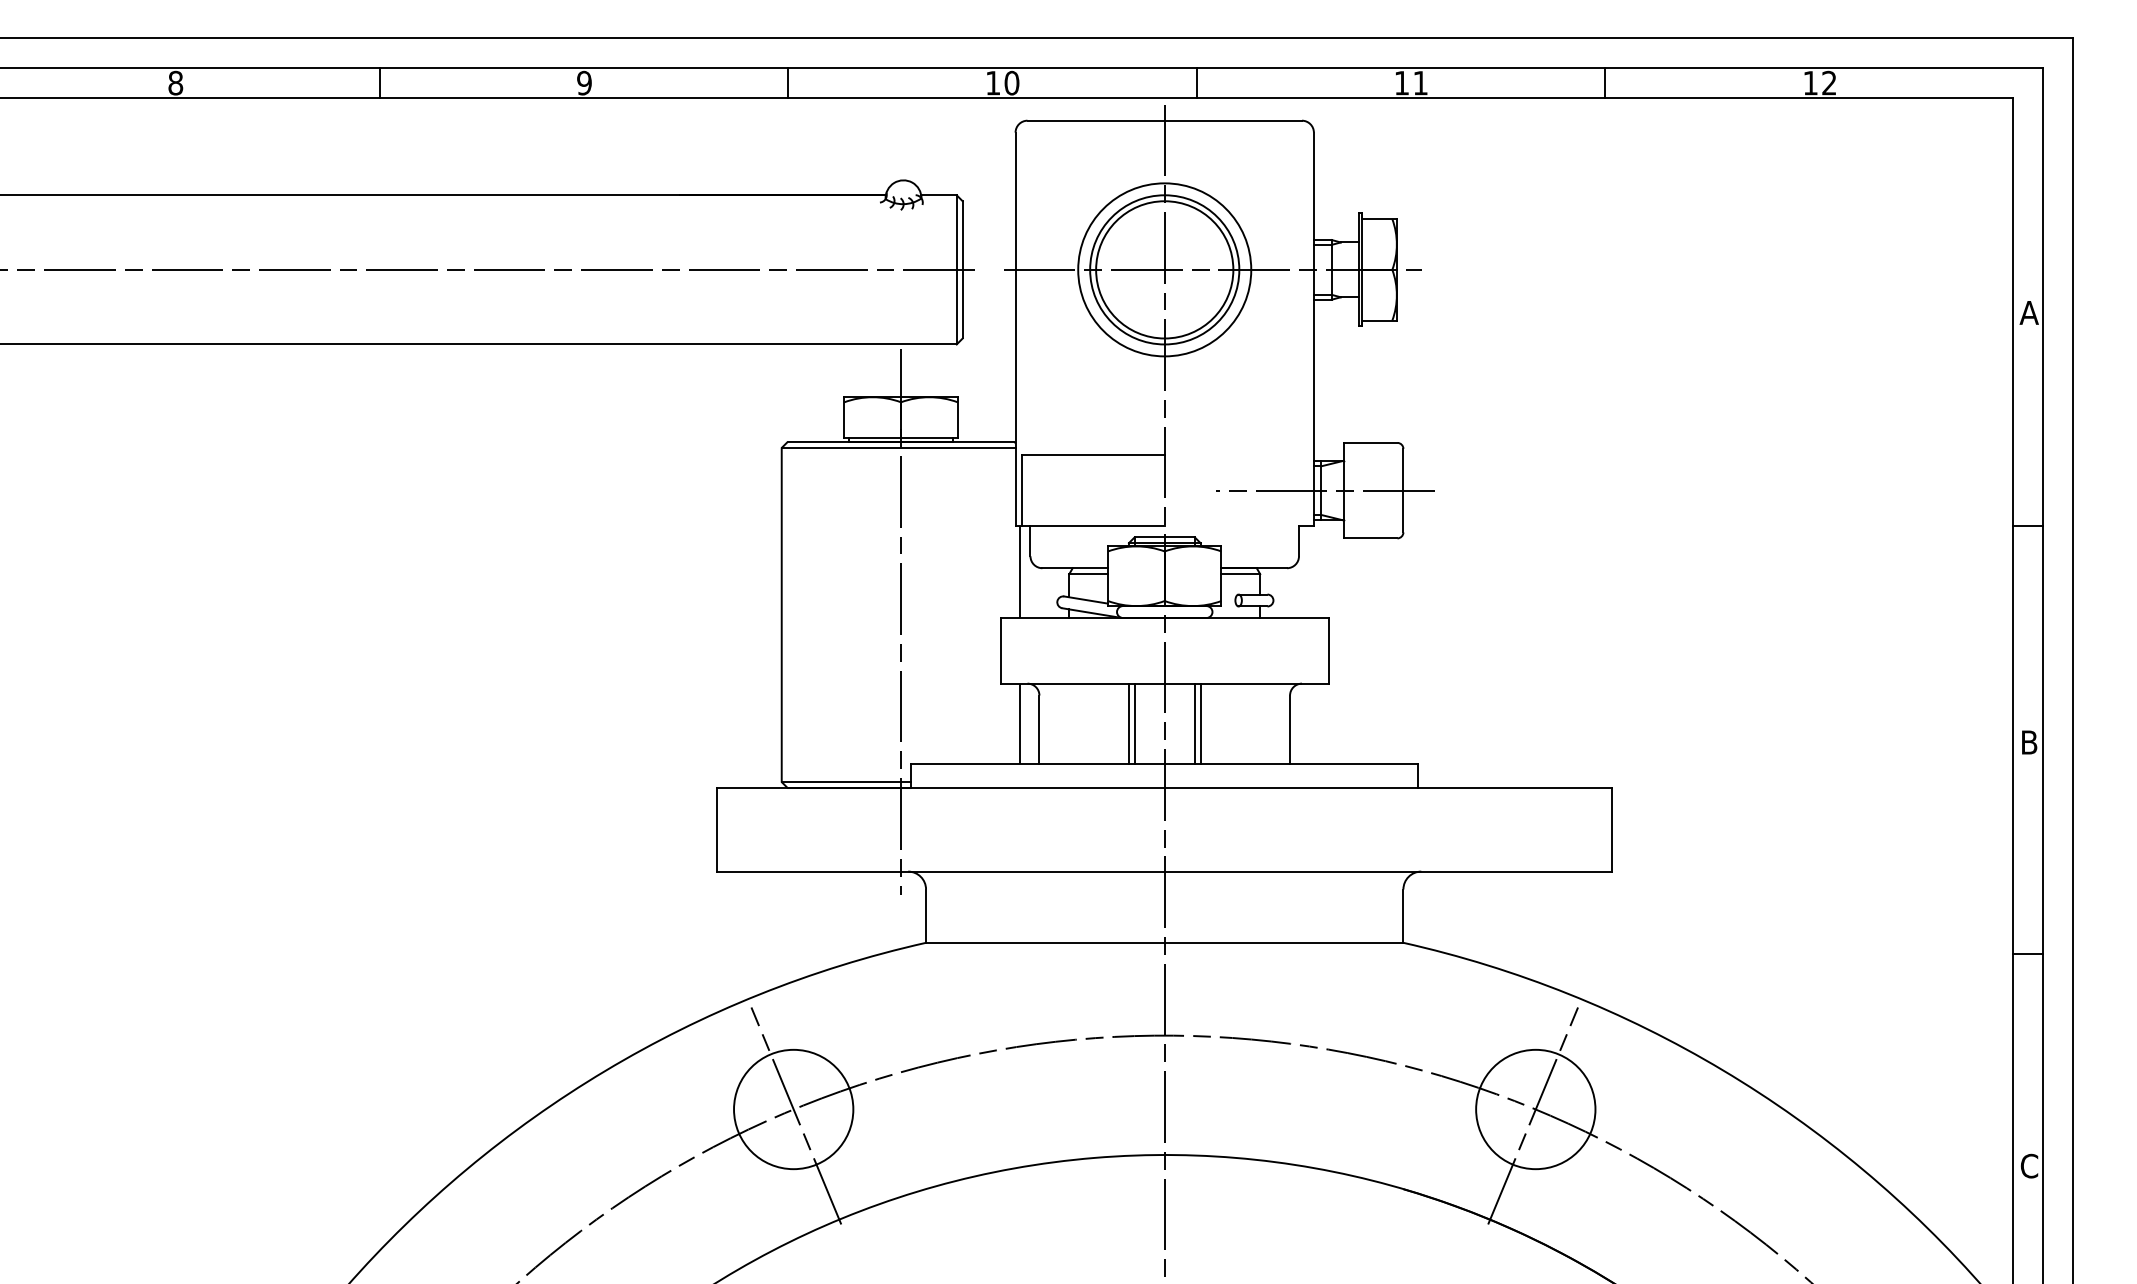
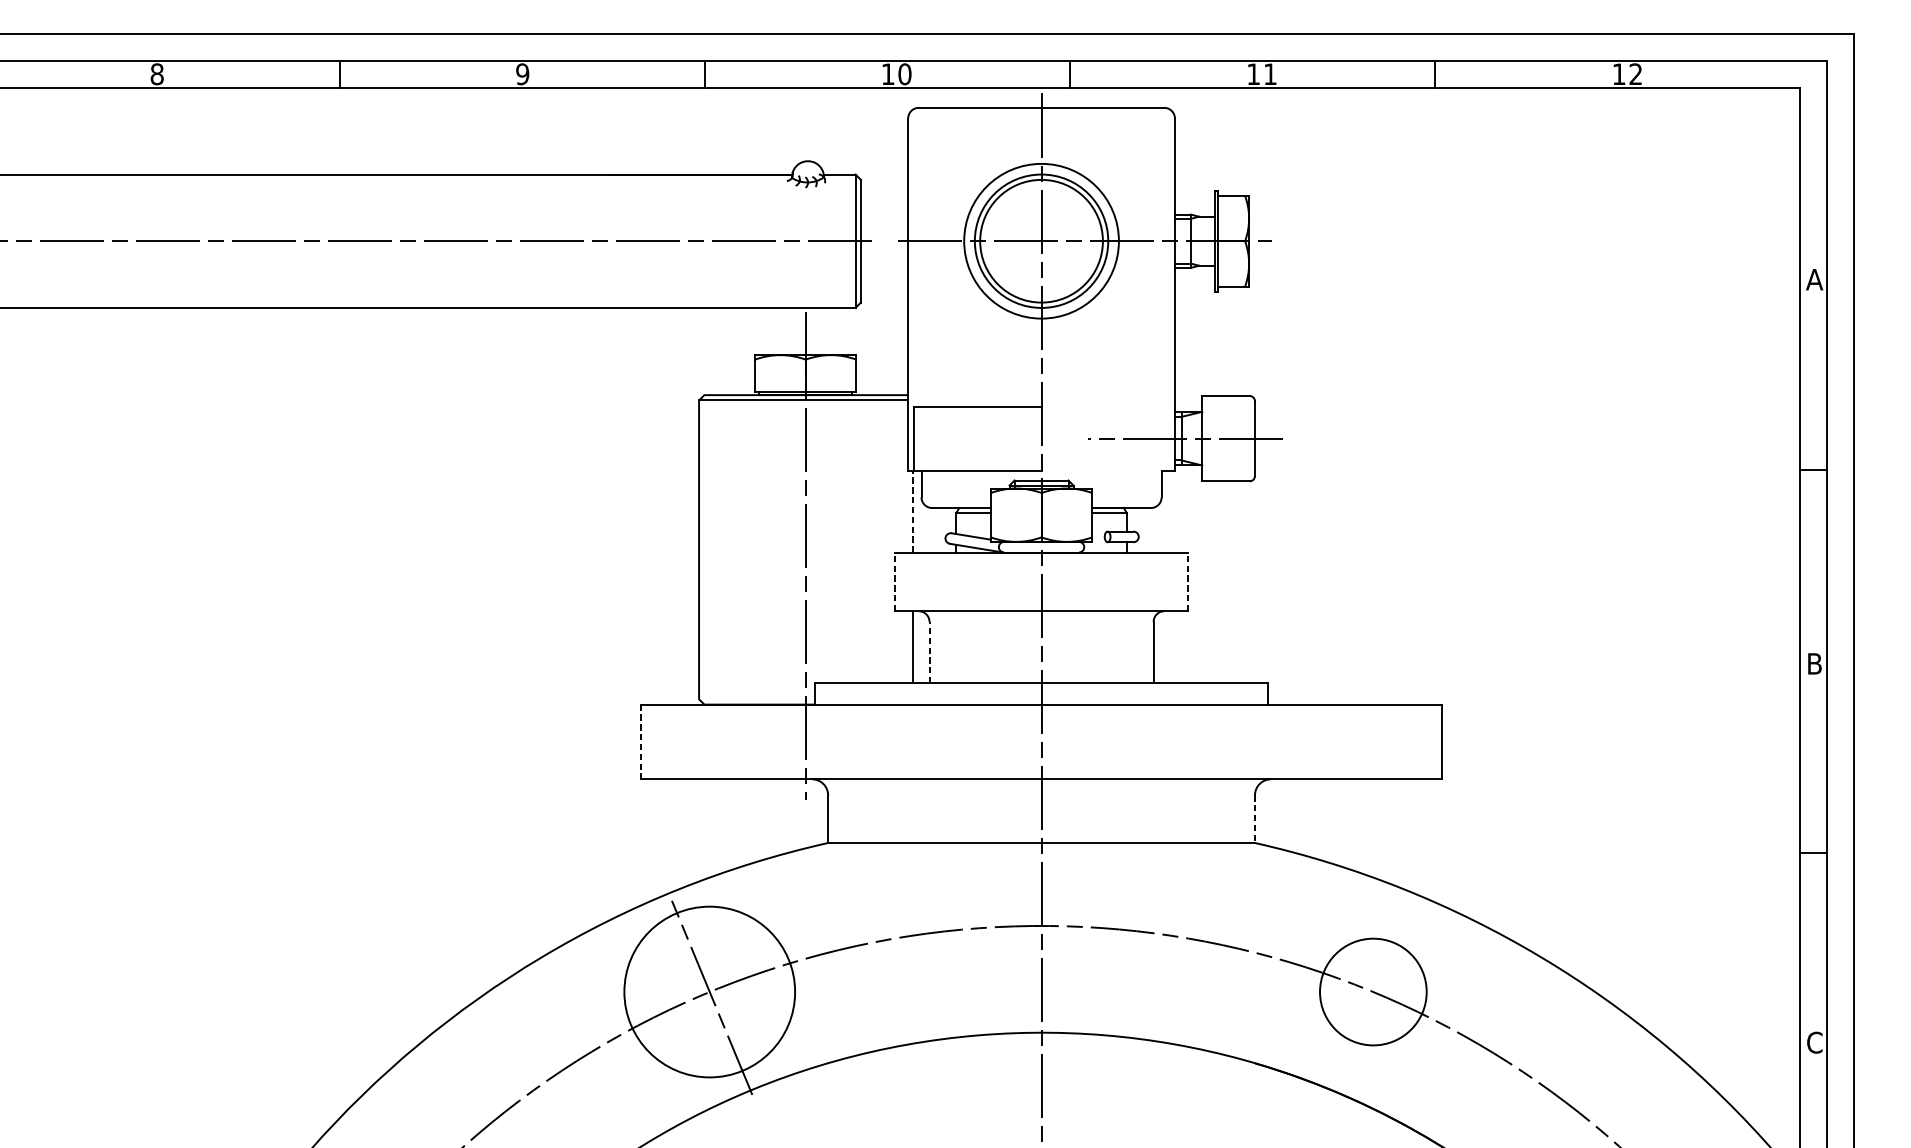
line: (1020, 572) -> (912, 511), solid -> dashed
line: (1000, 650) -> (894, 581), solid -> dashed
line: (1328, 650) -> (1187, 581), solid -> dashed
line: (1128, 723) -> (1009, 646), removed
line: (1134, 723) -> (1014, 646), removed
line: (1194, 723) -> (1068, 646), removed
line: (1200, 723) -> (1073, 646), removed
line: (1039, 729) -> (929, 652), solid -> dashed
line: (846, 782) -> (756, 699), removed
line: (717, 829) -> (641, 741), solid -> dashed
line: (1403, 916) -> (1255, 819), solid -> dashed
circle: (793, 1109) -> (709, 992), size x1.6
line: (1533, 1115) -> (1371, 997), removed

